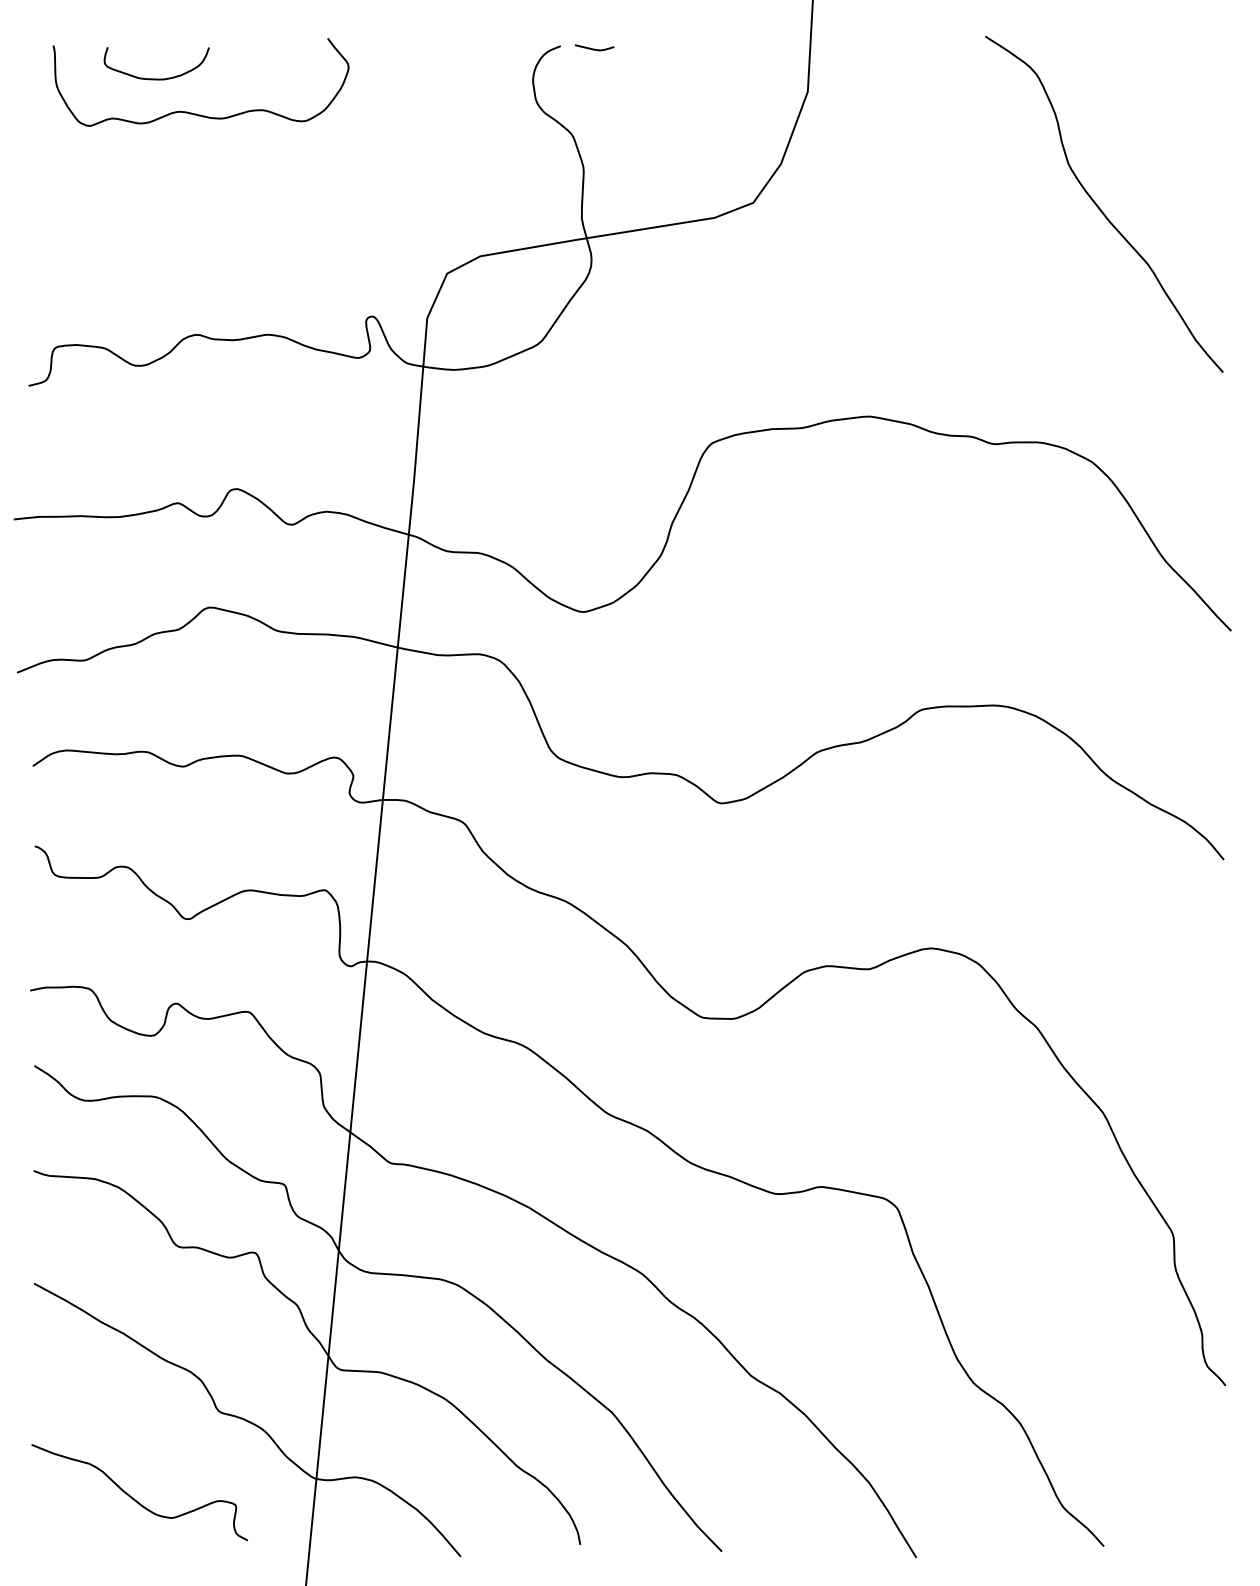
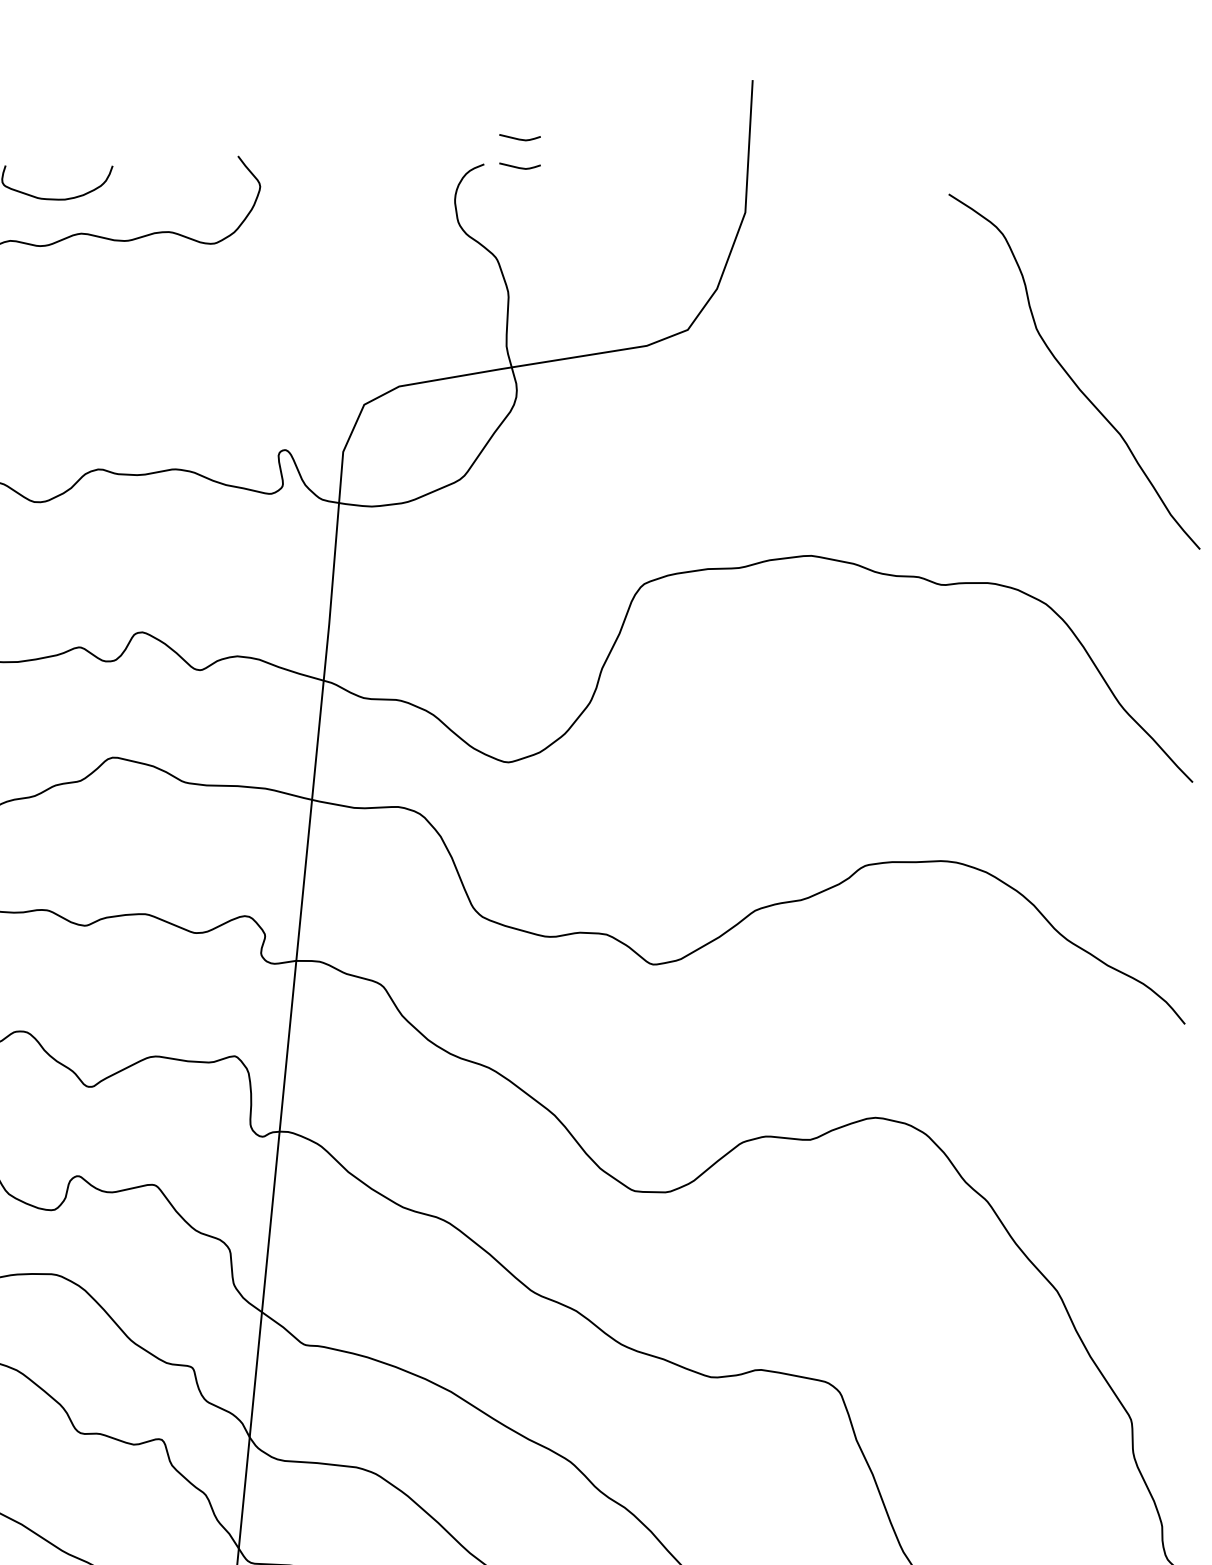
curve: (594, 21) -> (519, 138), added
curve: (1100, 208) -> (1070, 376), moved

